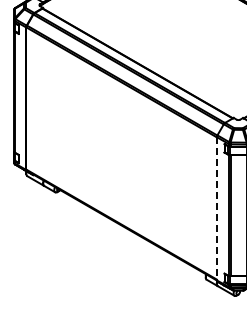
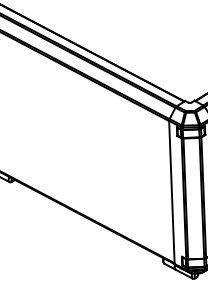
line: (216, 208) -> (171, 192), dashed -> solid

